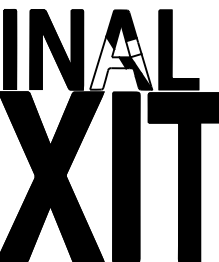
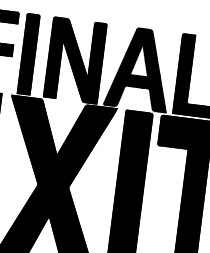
fill: (108, 62) -> (125, 79), added
fill: (139, 63) -> (156, 84), added

